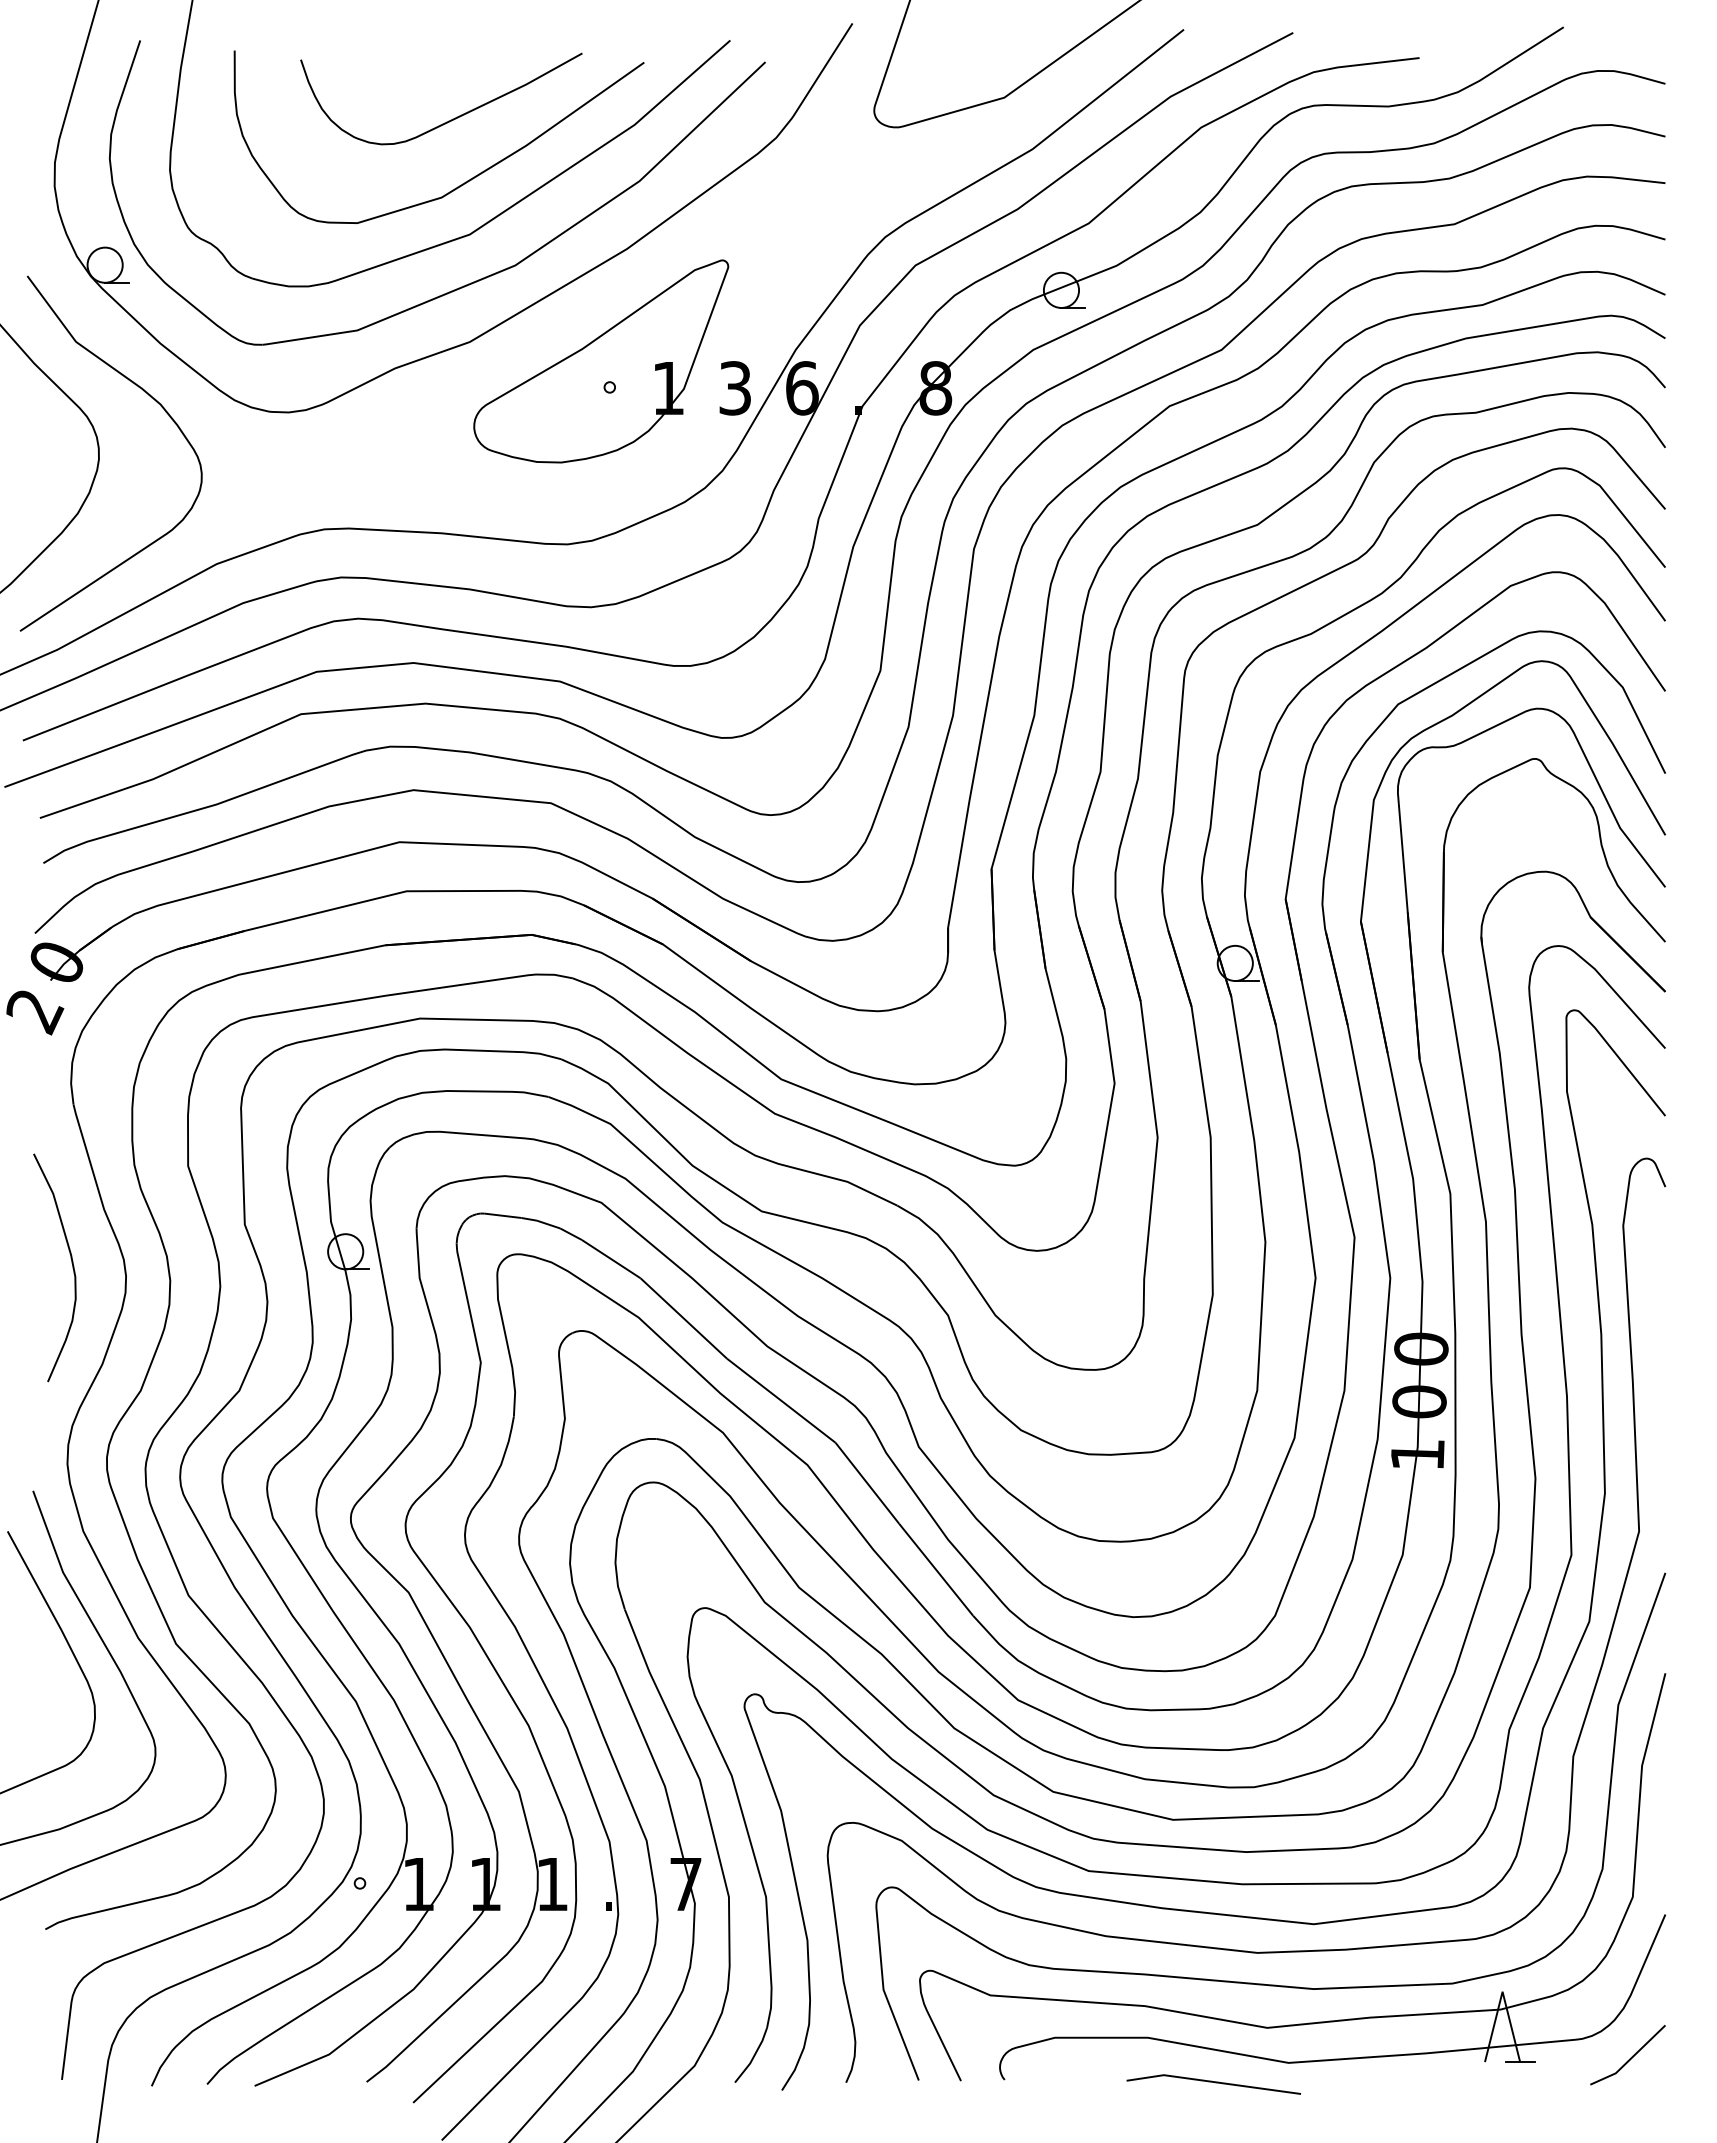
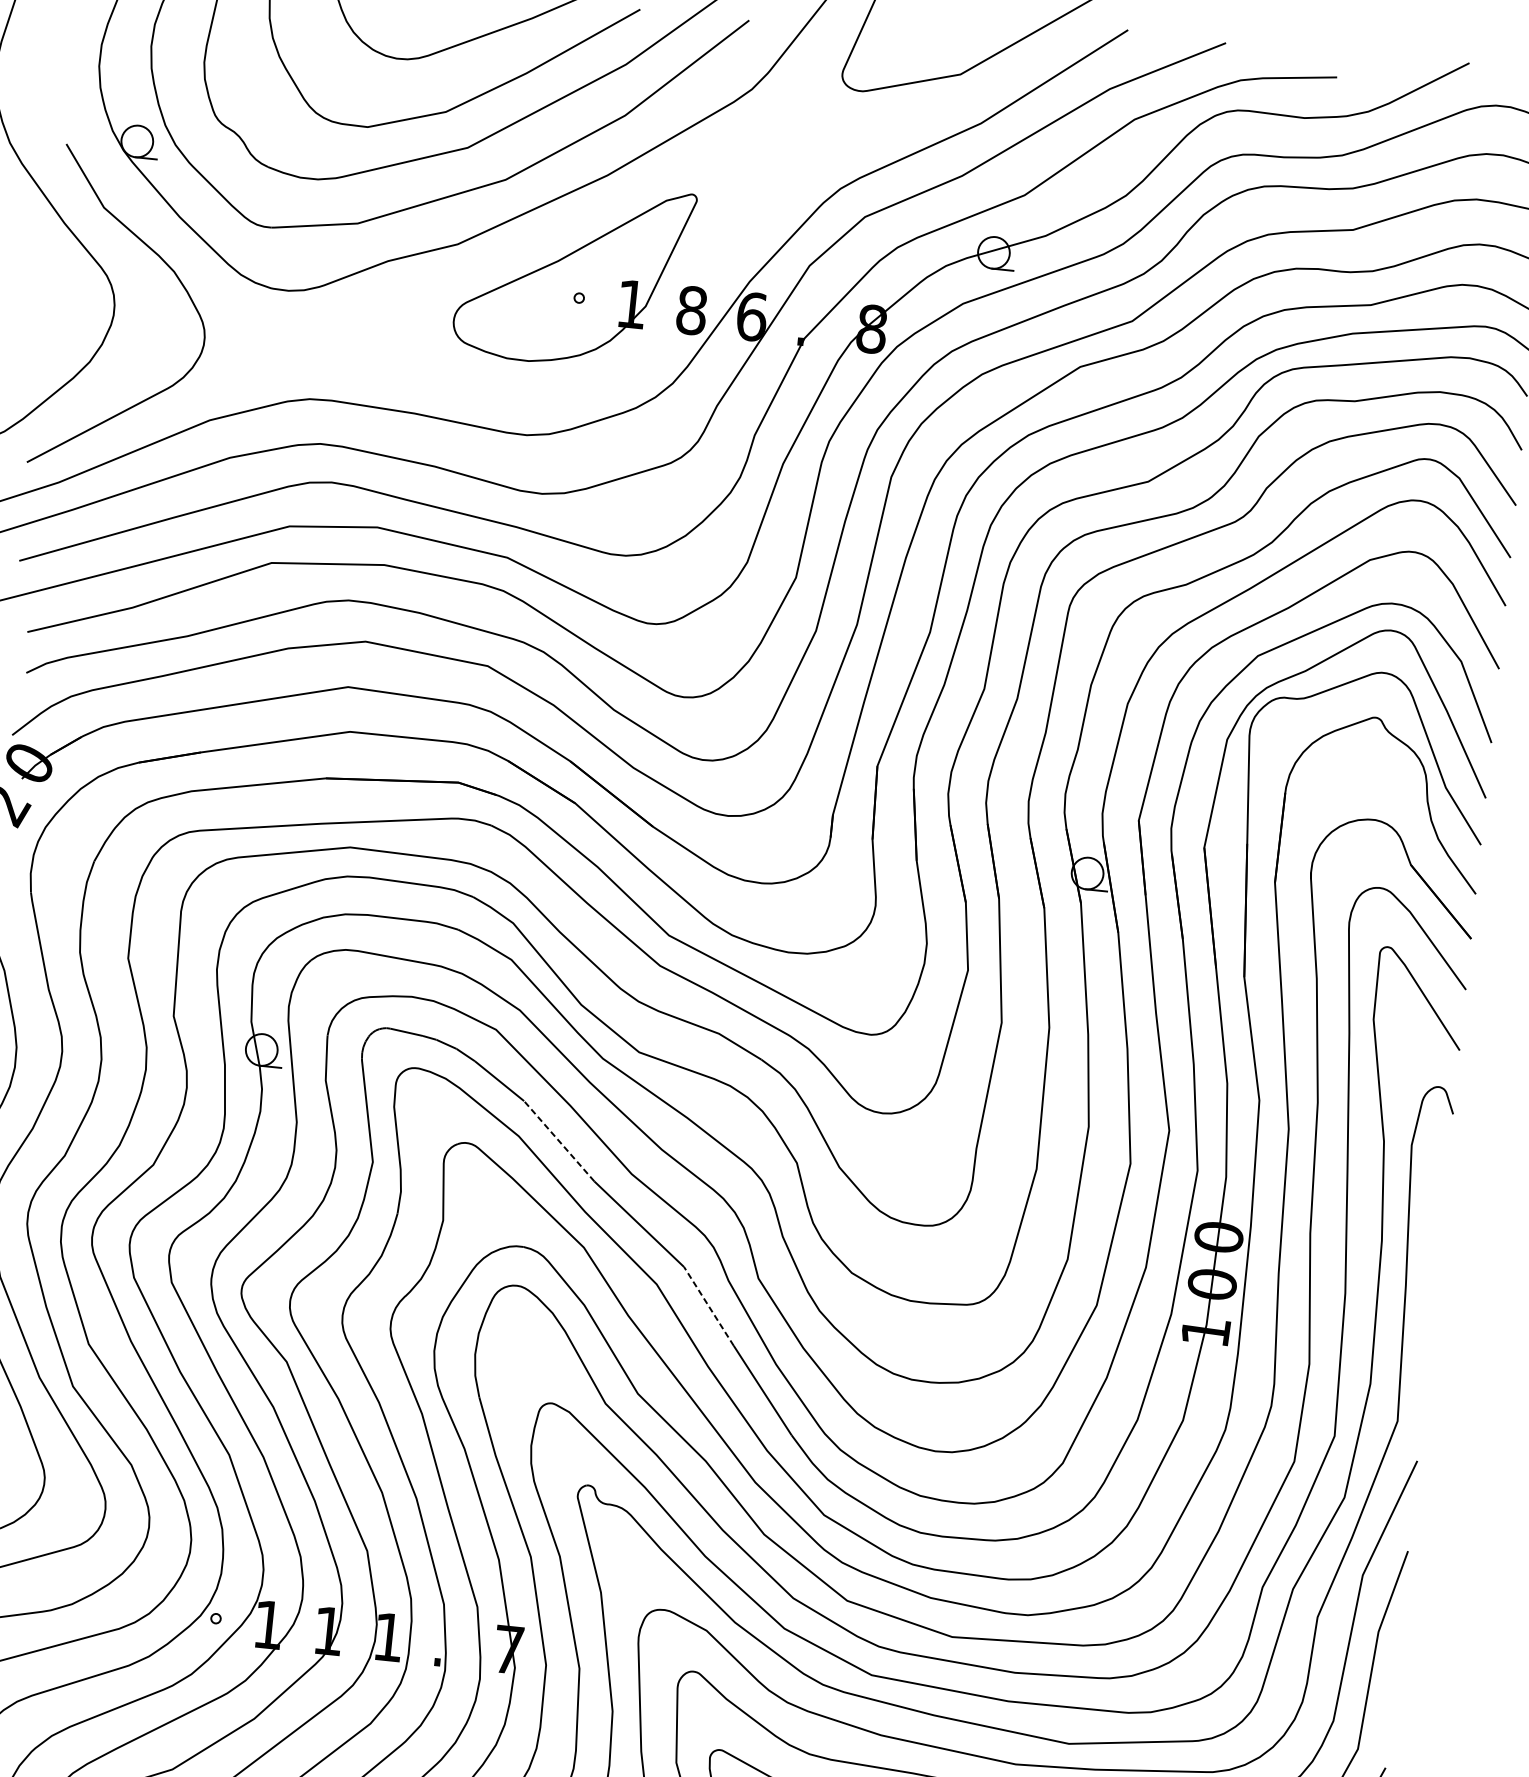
text: (735, 388) -> (692, 310), 3 -> 8
line: (683, 1318) -> (559, 1141), solid -> dashed
line: (867, 1483) -> (708, 1306), solid -> dashed

